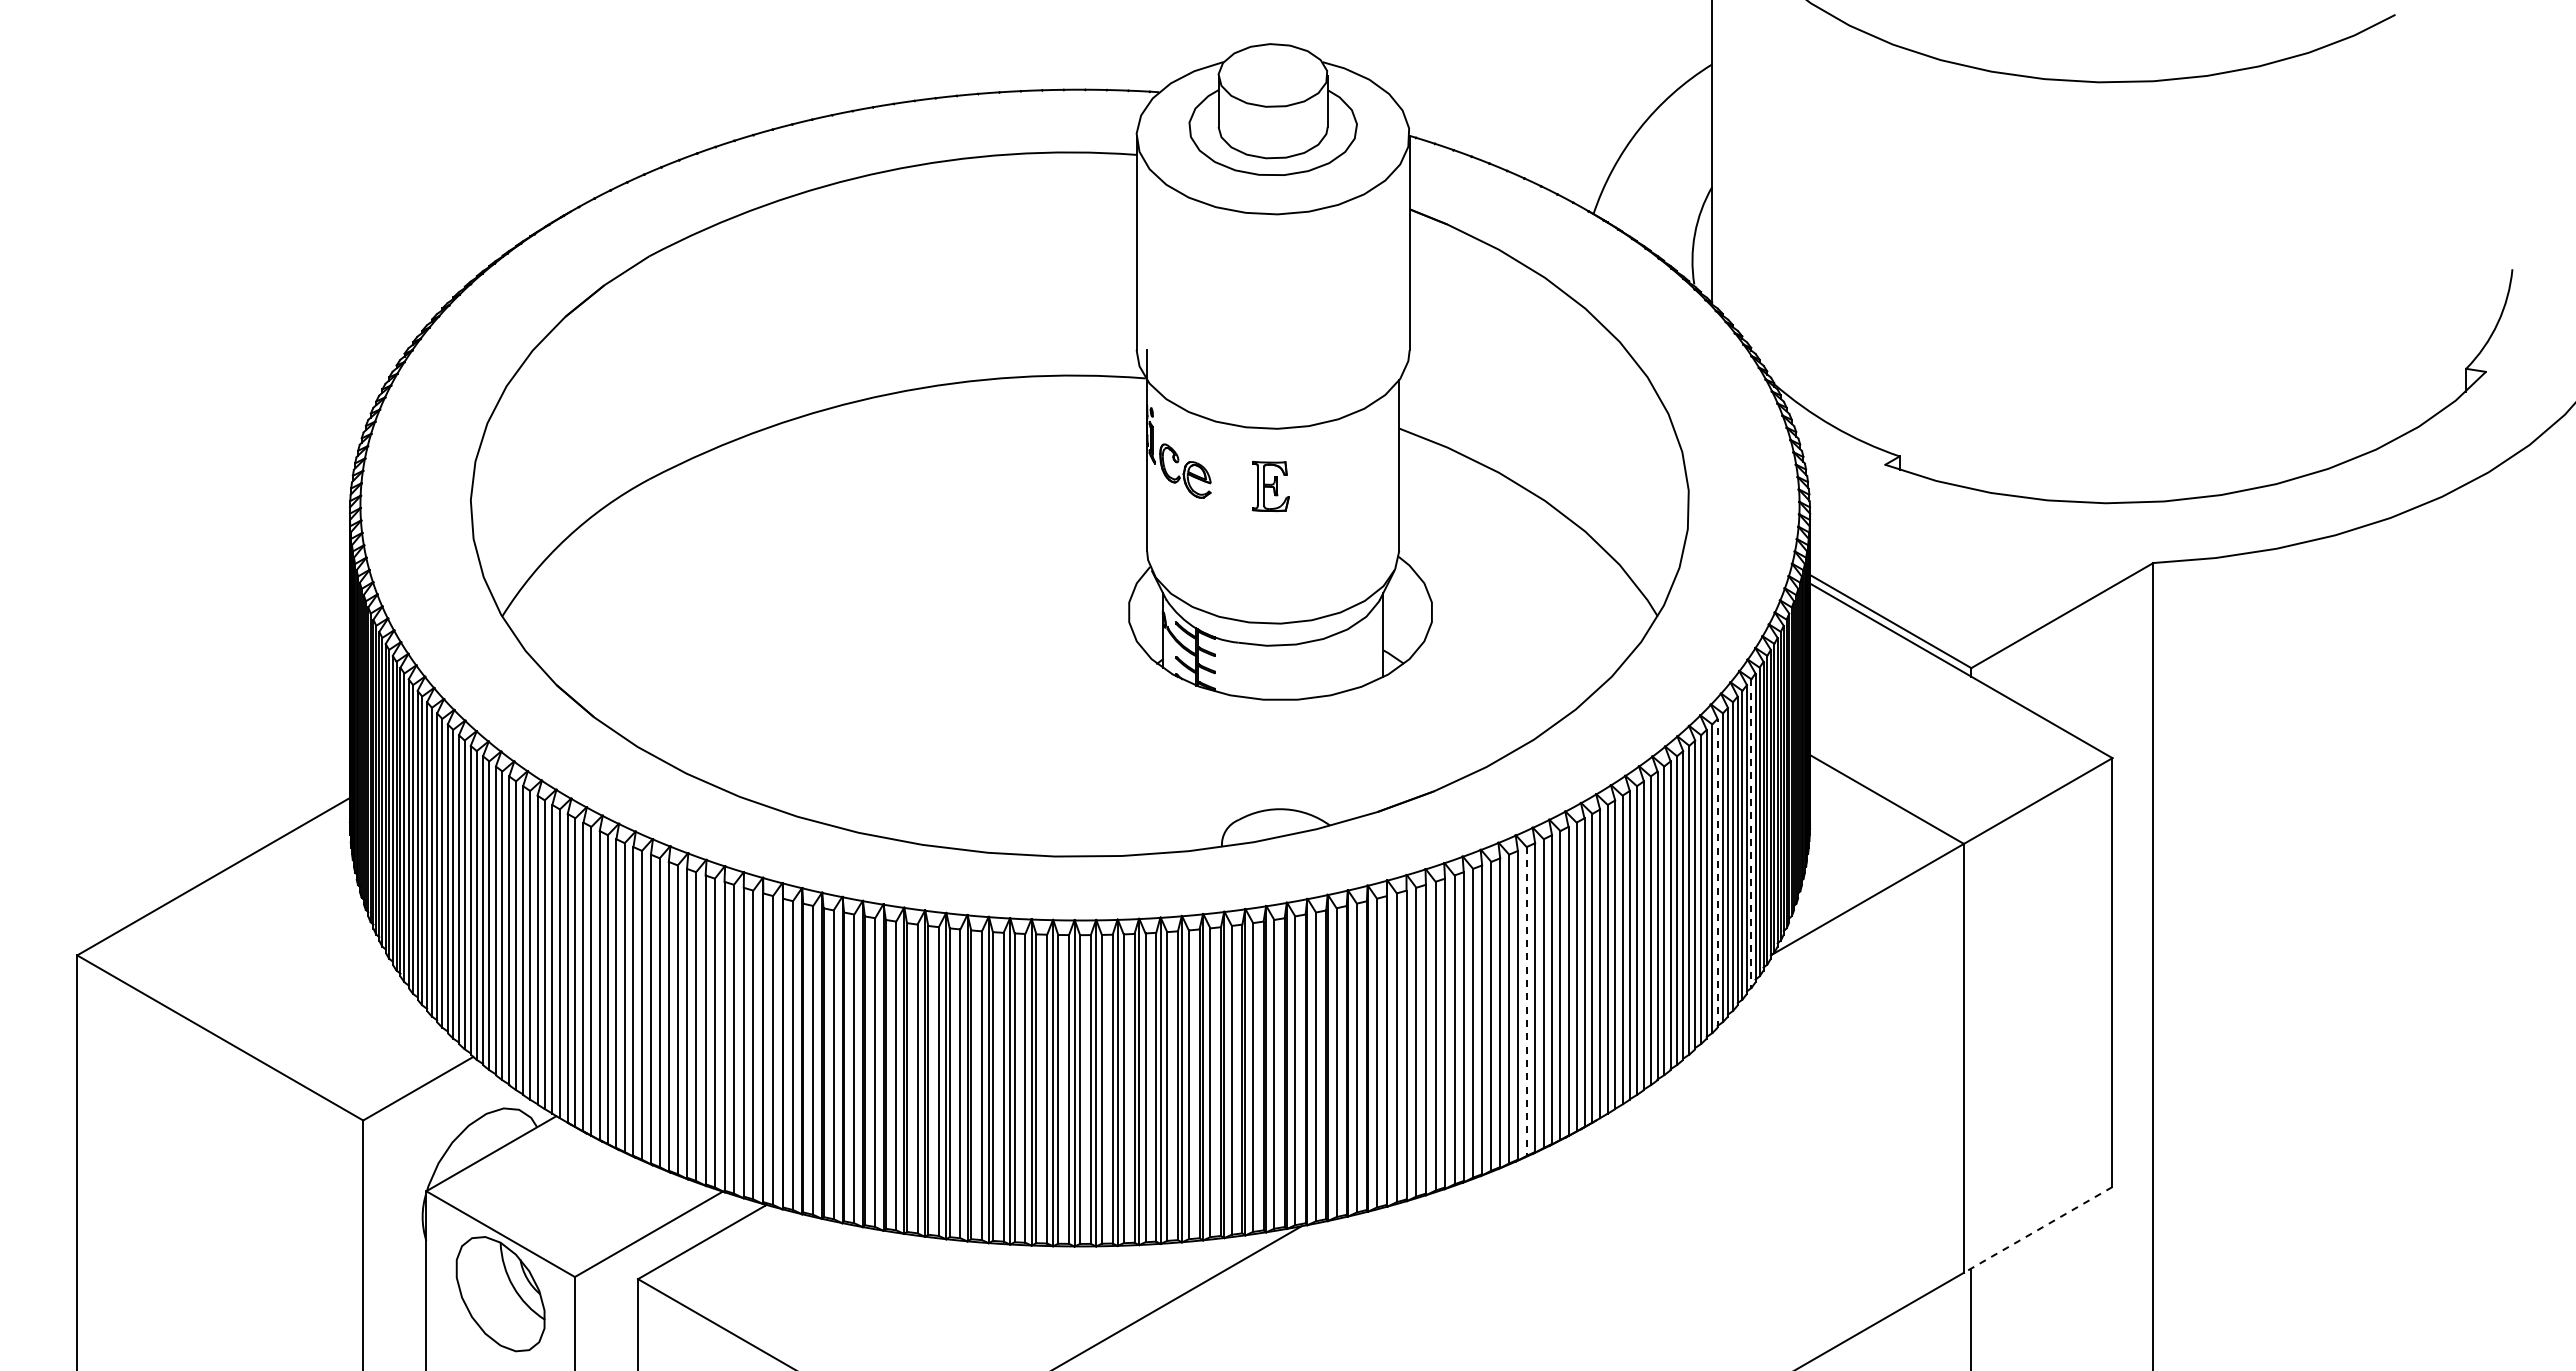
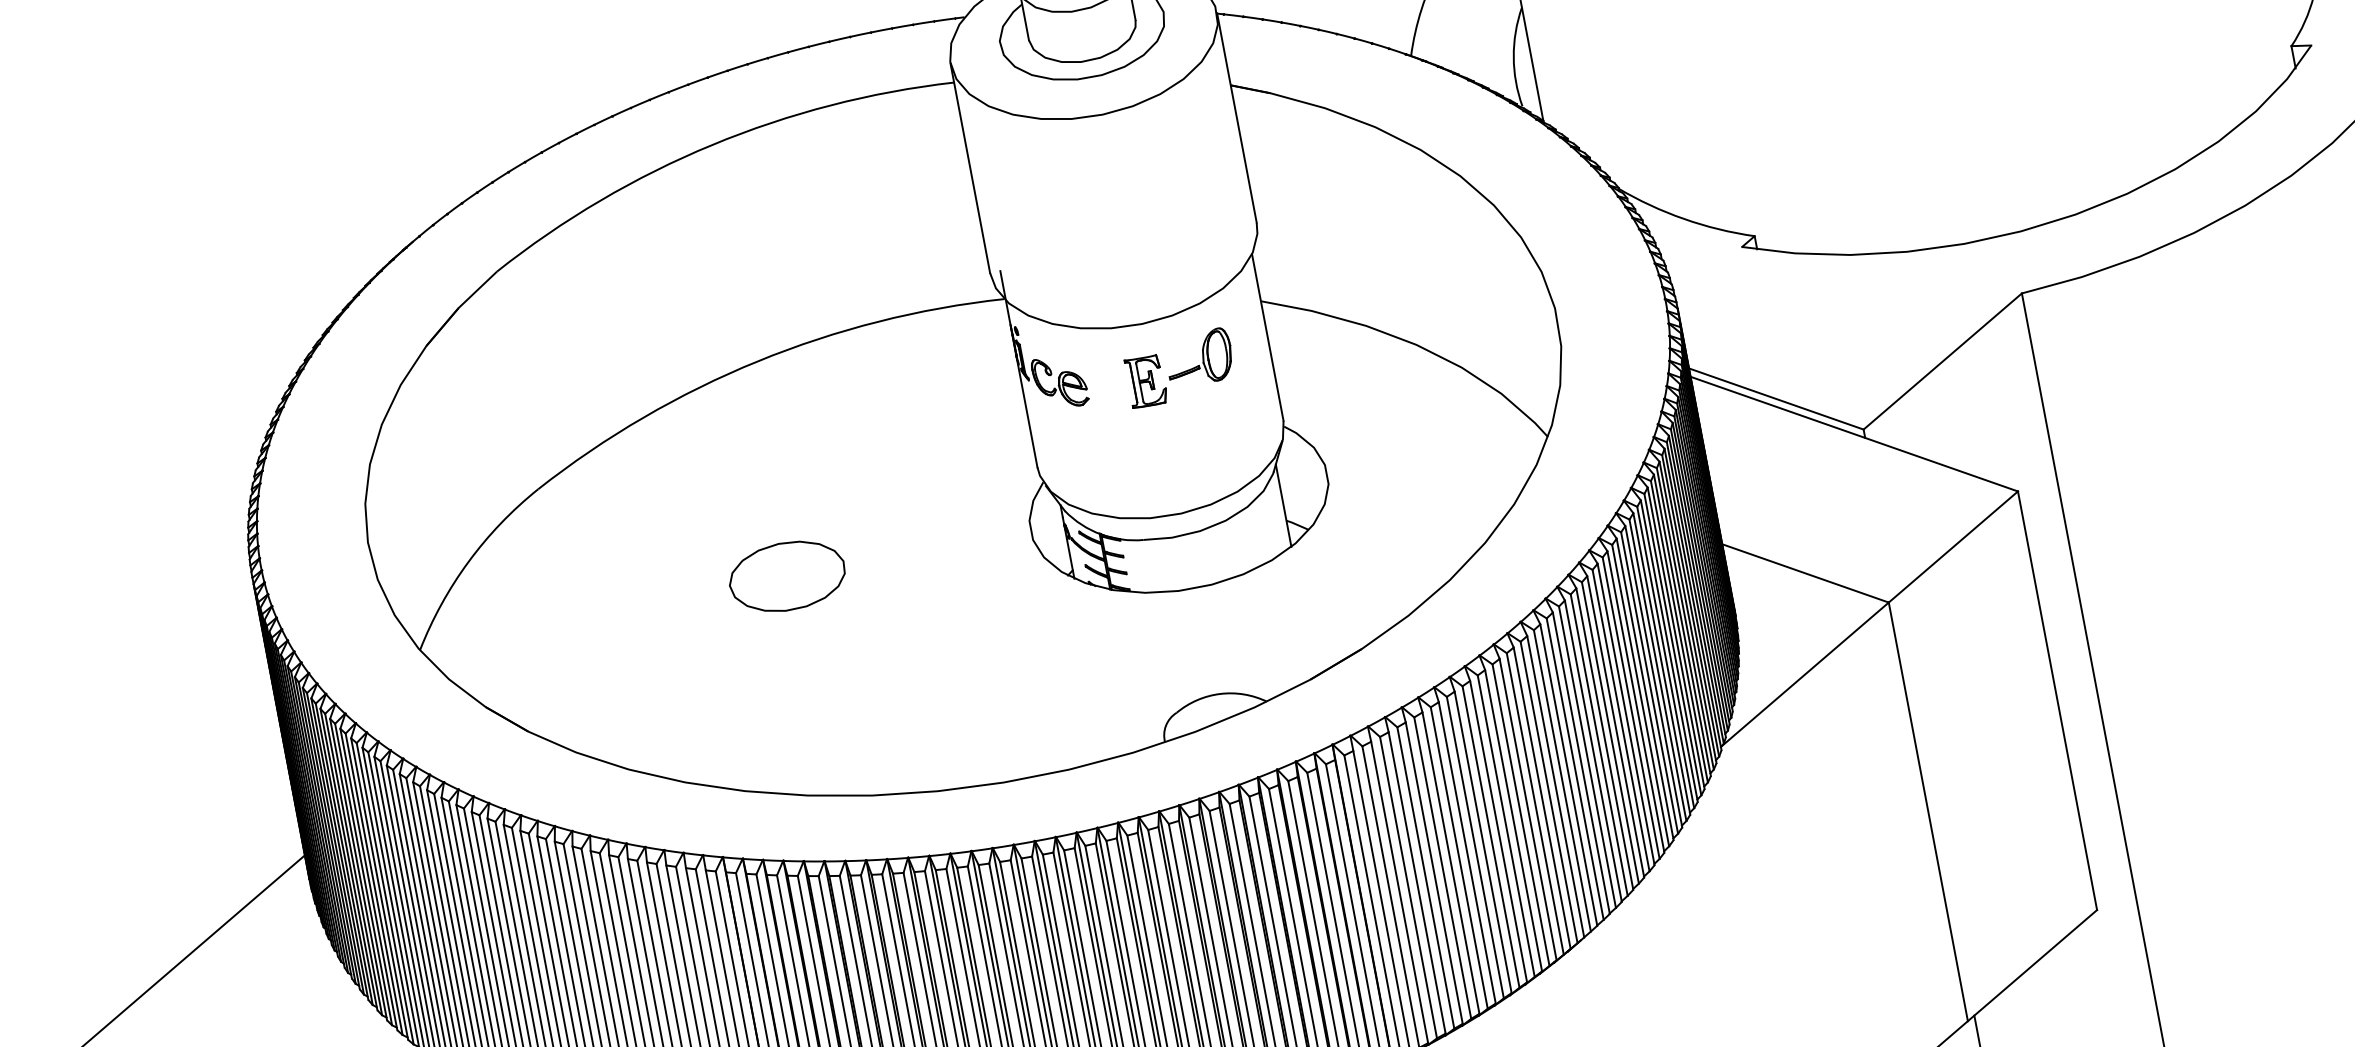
part: (1327, 472) -> (1199, 357), added
part: (878, 611) -> (786, 575), added
line: (1751, 834) -> (1679, 632), dashed -> solid
line: (1717, 872) -> (1653, 675), dashed -> solid
line: (1526, 1001) -> (1490, 837), dashed -> solid
line: (2038, 1229) -> (2032, 965), dashed -> solid

